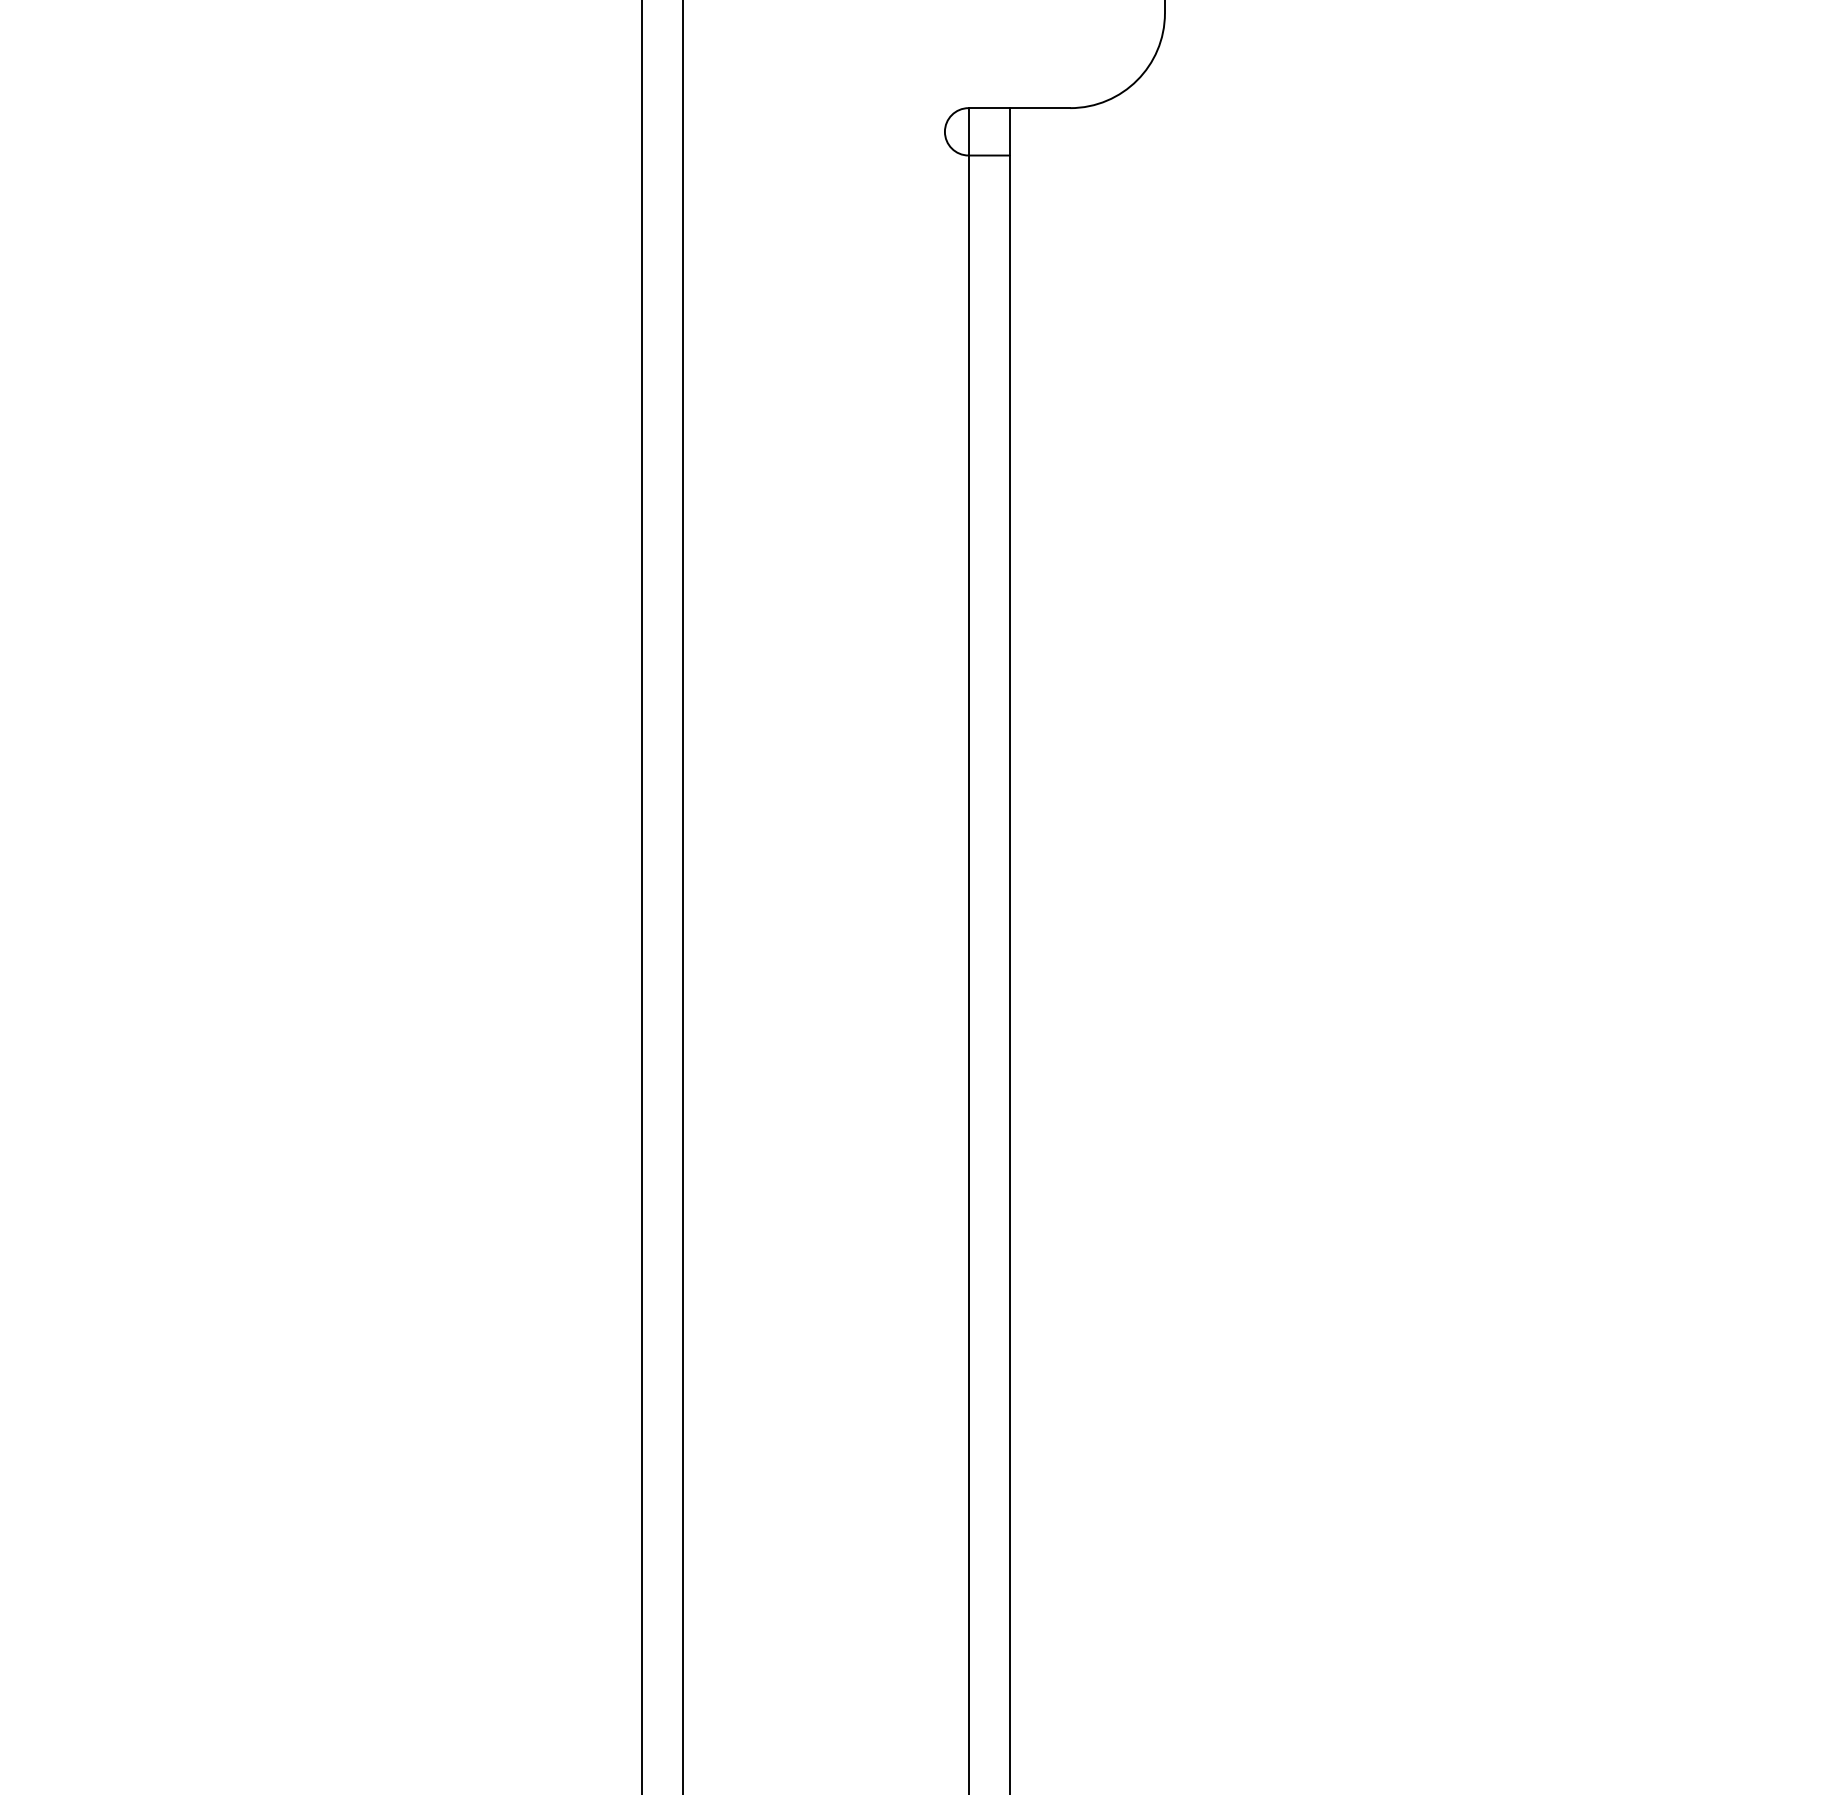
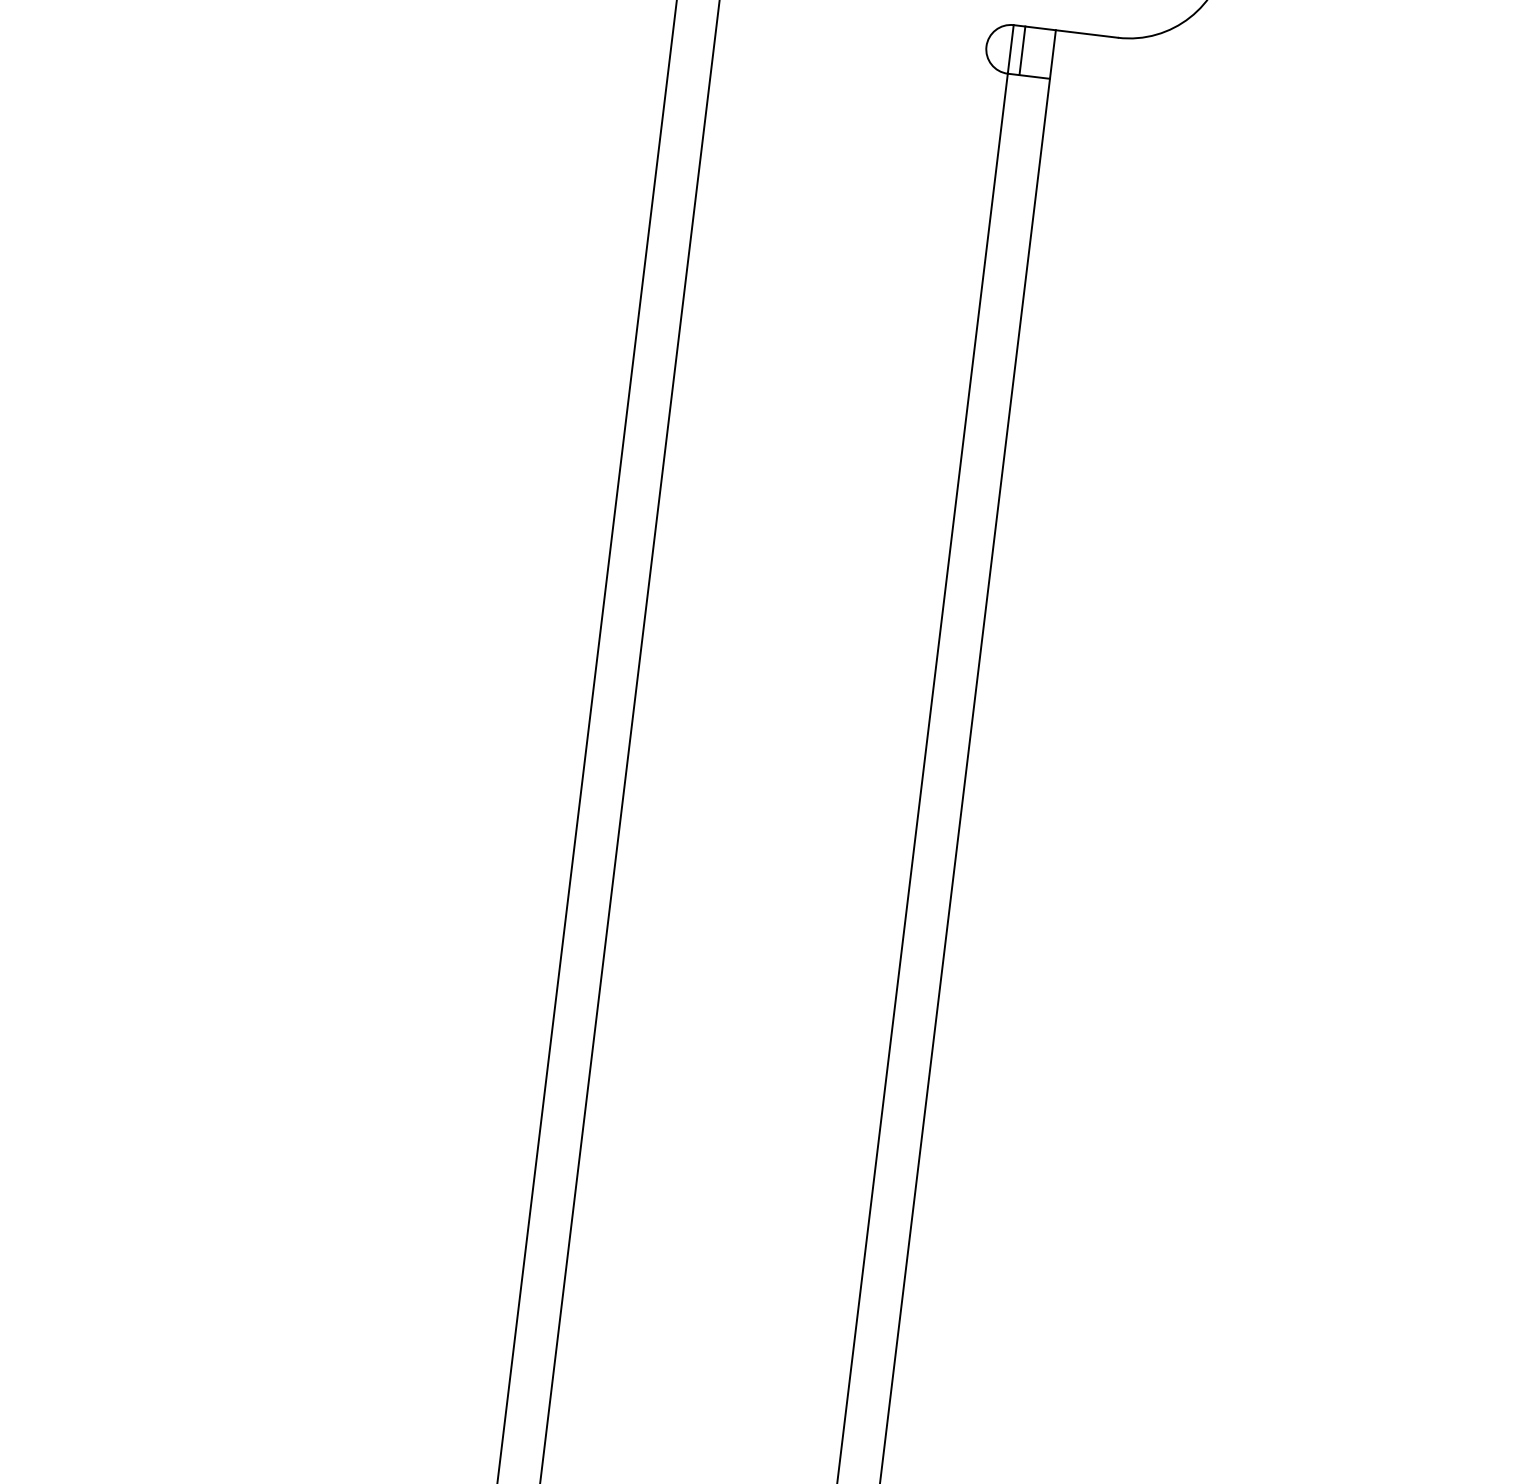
line: (979, 131) -> (1021, 50), added

